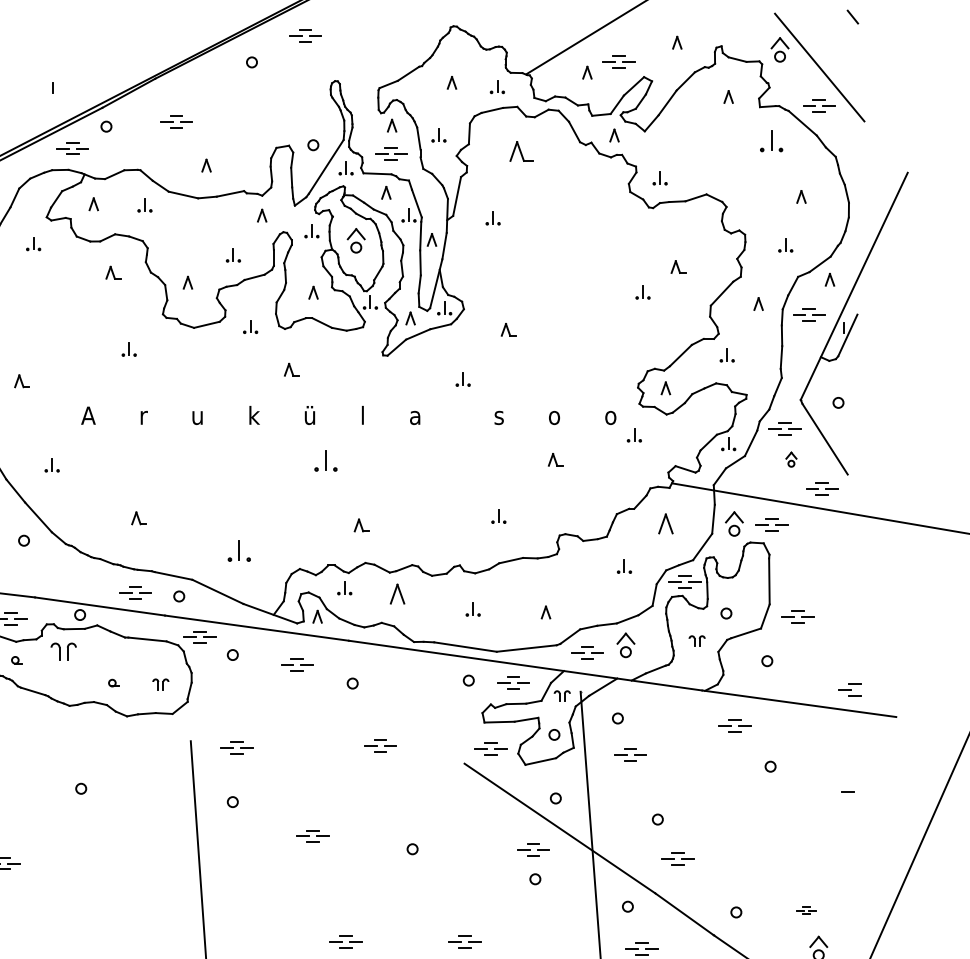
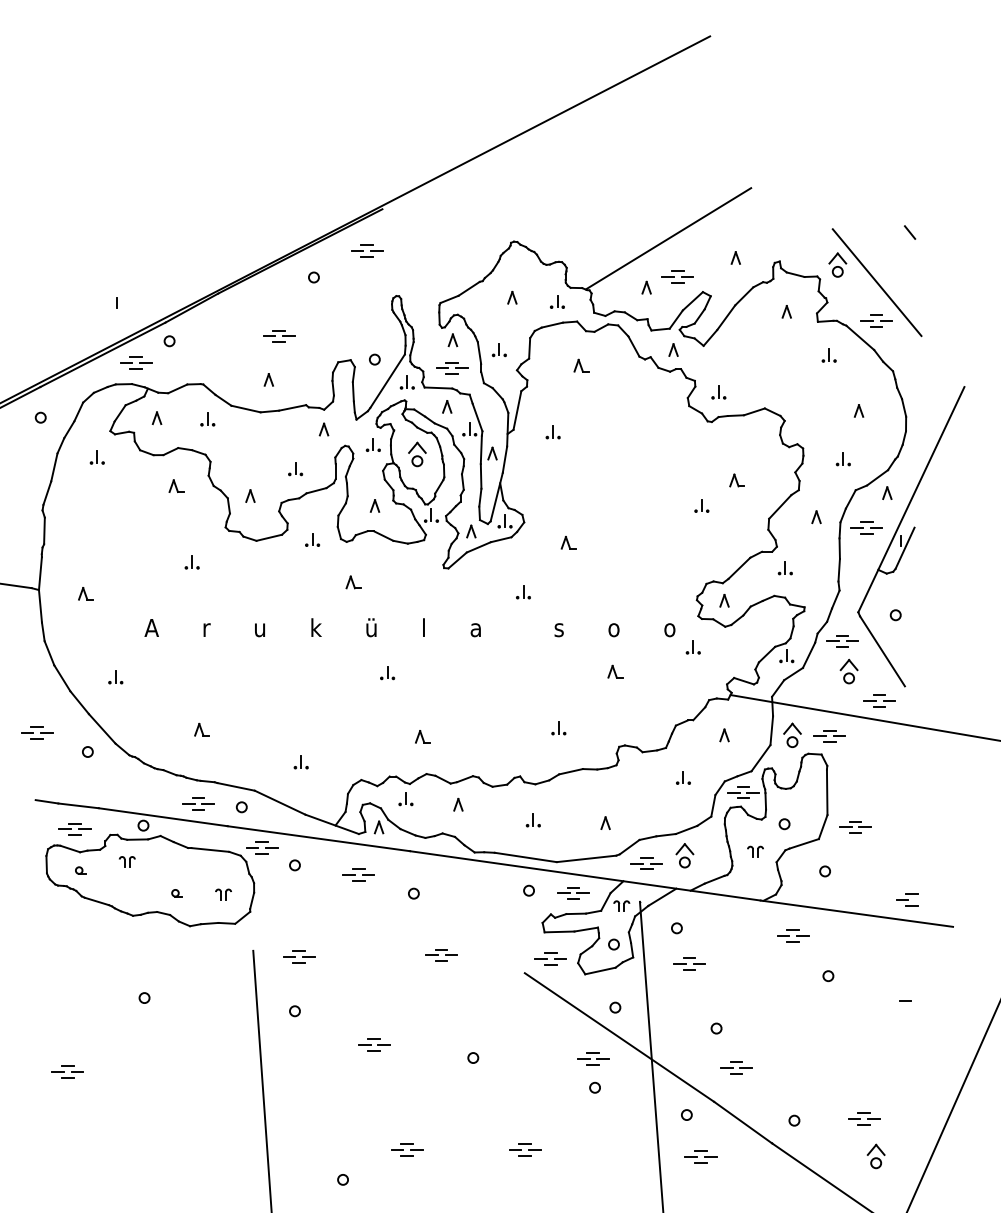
part: (176, 121) -> (279, 336), moved
part: (770, 141) -> (828, 355), size x0.62
part: (521, 151) -> (581, 365), size x0.62
part: (790, 459) -> (848, 671), size x1.67
part: (326, 461) -> (387, 673), size x0.62
part: (665, 524) -> (724, 735), size x0.62
part: (238, 551) -> (300, 762), size x0.62
part: (397, 593) -> (458, 804), size x0.62
part: (64, 651) -> (127, 861), size x0.62
part: (806, 910) -> (864, 1118), size x1.67

